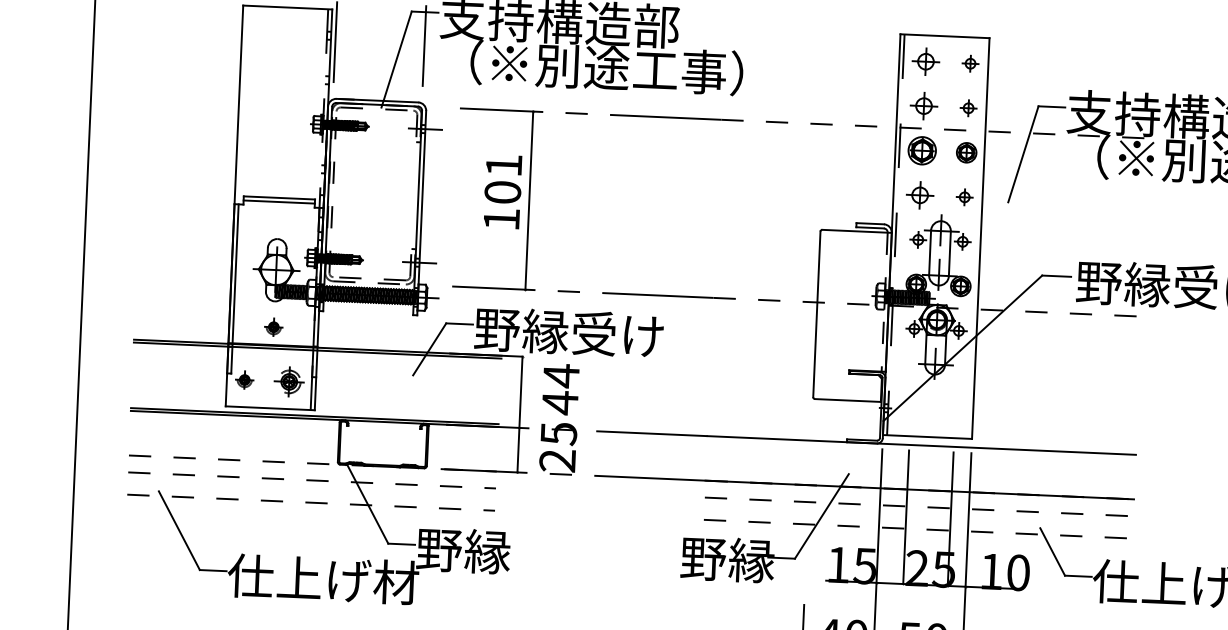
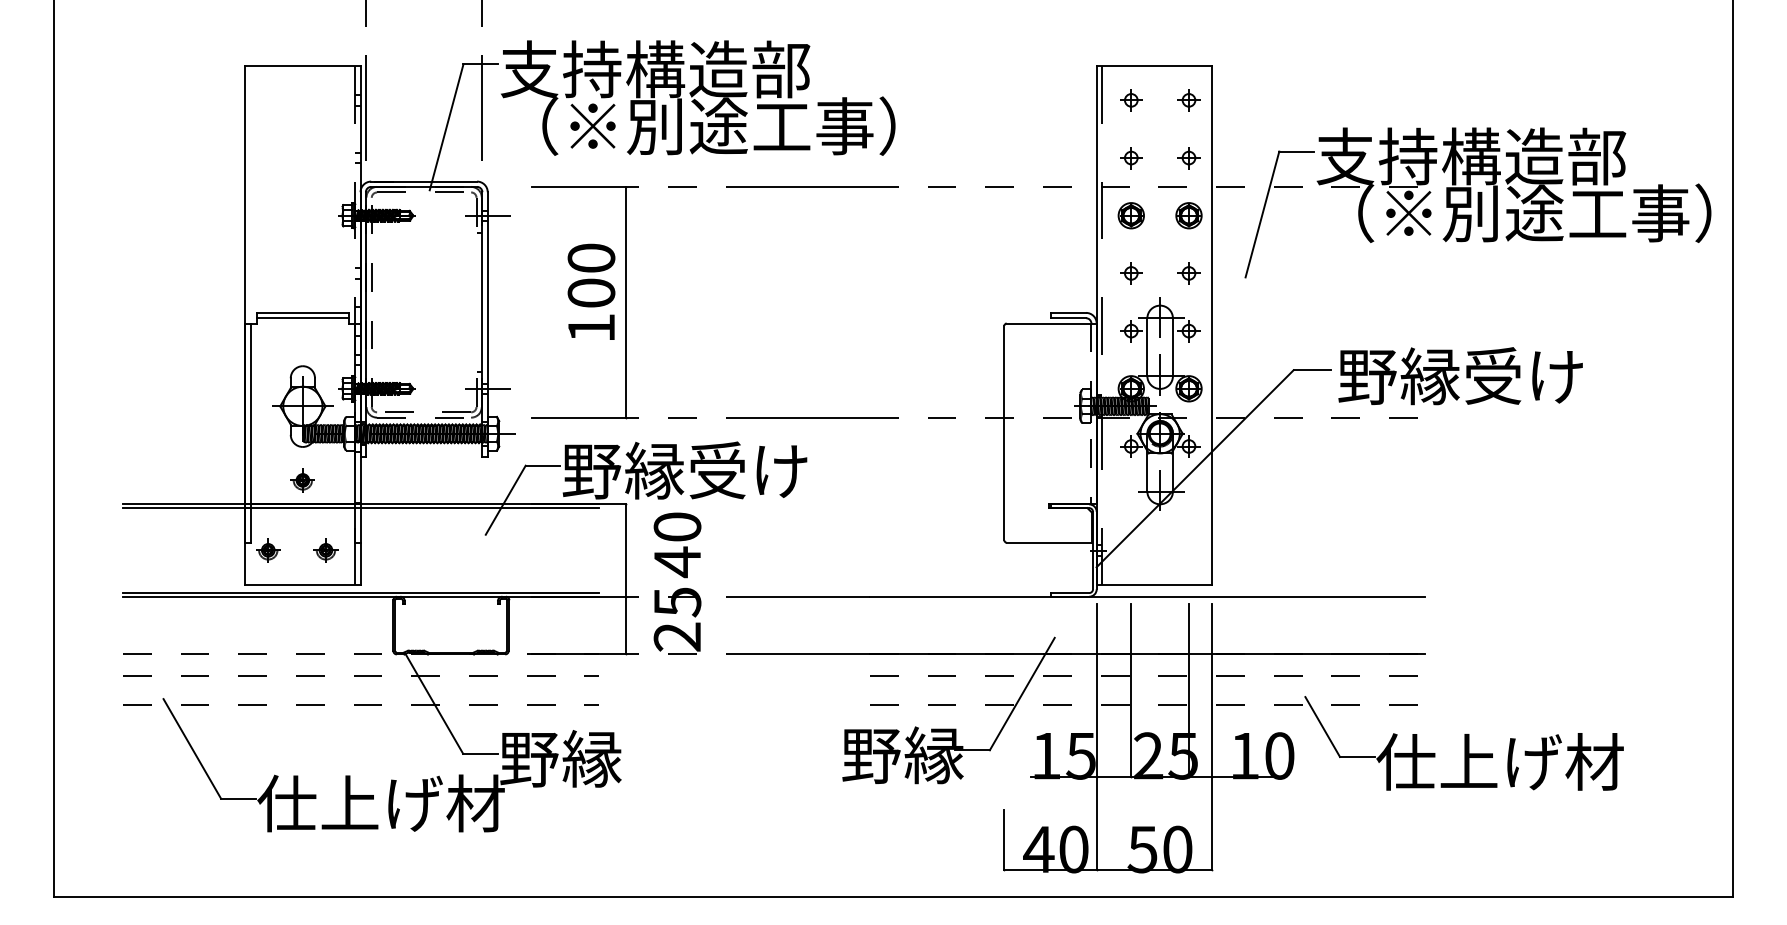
part: (926, 61) -> (1131, 100), size x0.62
part: (924, 106) -> (1131, 158), size x0.62
part: (921, 150) -> (1130, 215), size x0.71
text: (504, 164) -> (591, 257), 101 -> 100
part: (920, 195) -> (1131, 273), size x0.62
text: (561, 376) -> (677, 527), 44 -> 40
part: (288, 382) -> (325, 550), size x0.62

